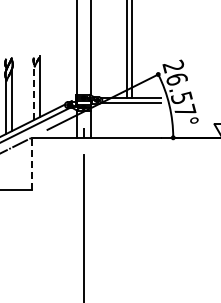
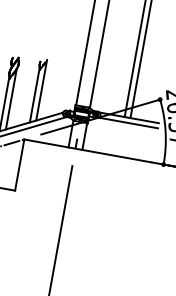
line: (34, 92) -> (35, 95), dashed -> solid
line: (31, 163) -> (19, 164), dashed -> solid

